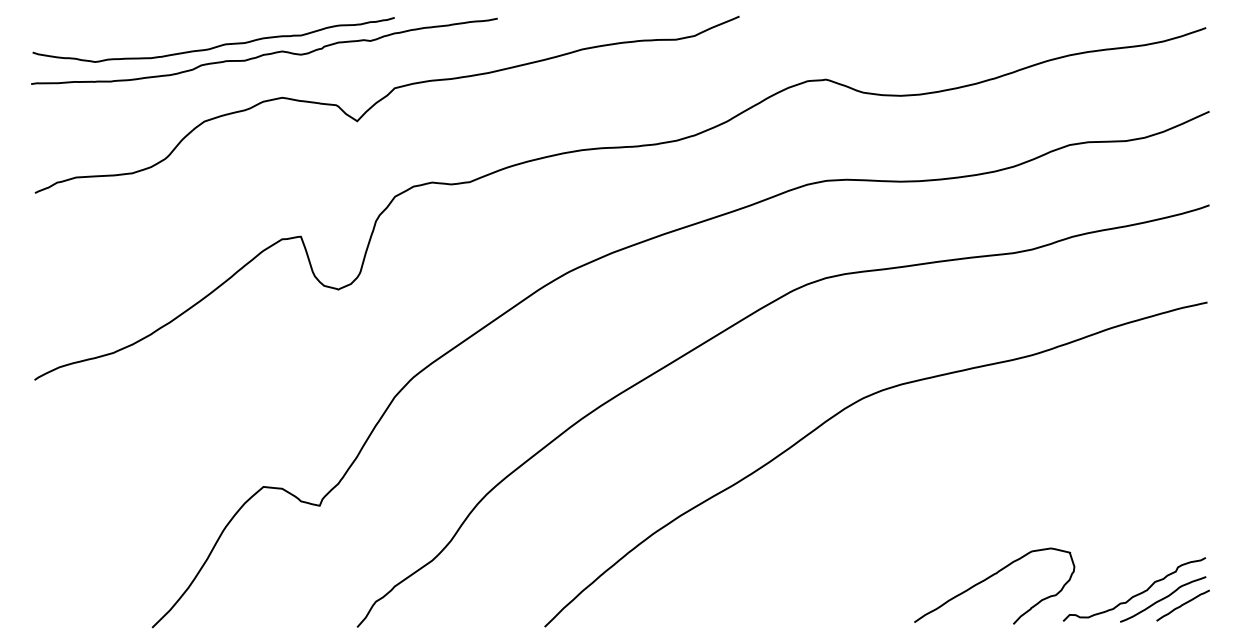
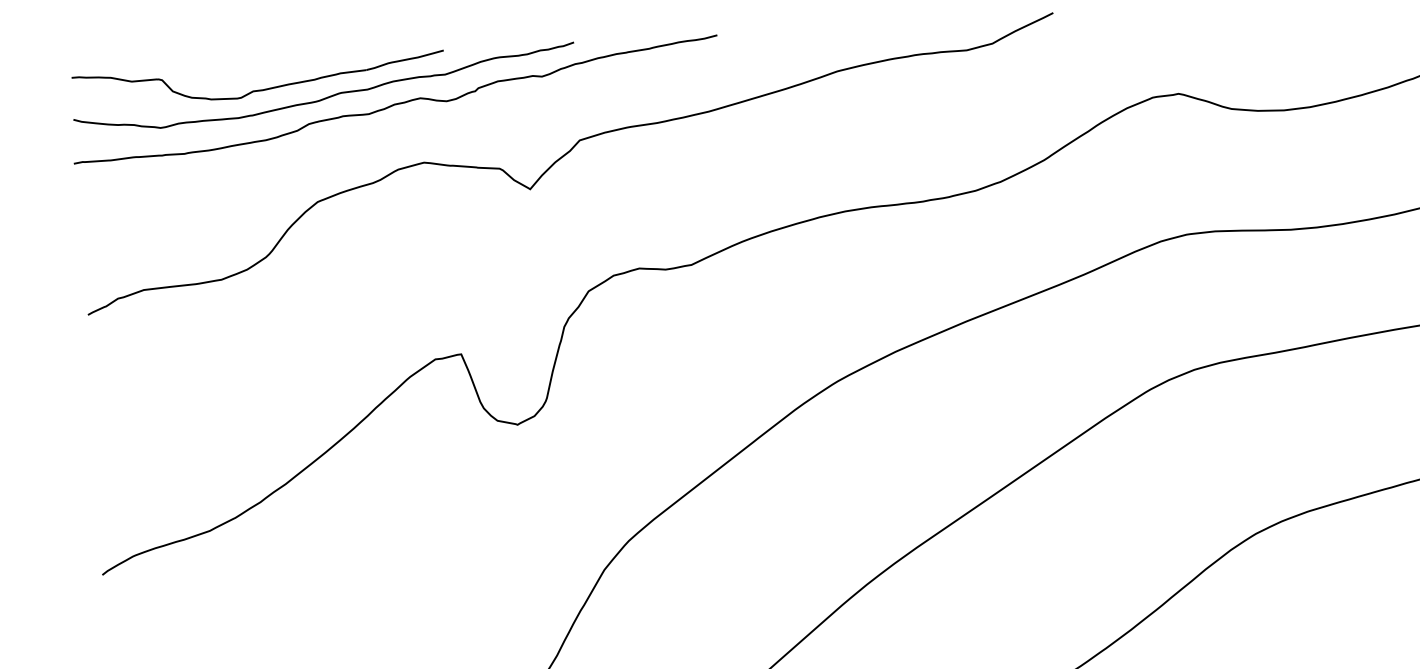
part: (166, 38) -> (258, 89), added

